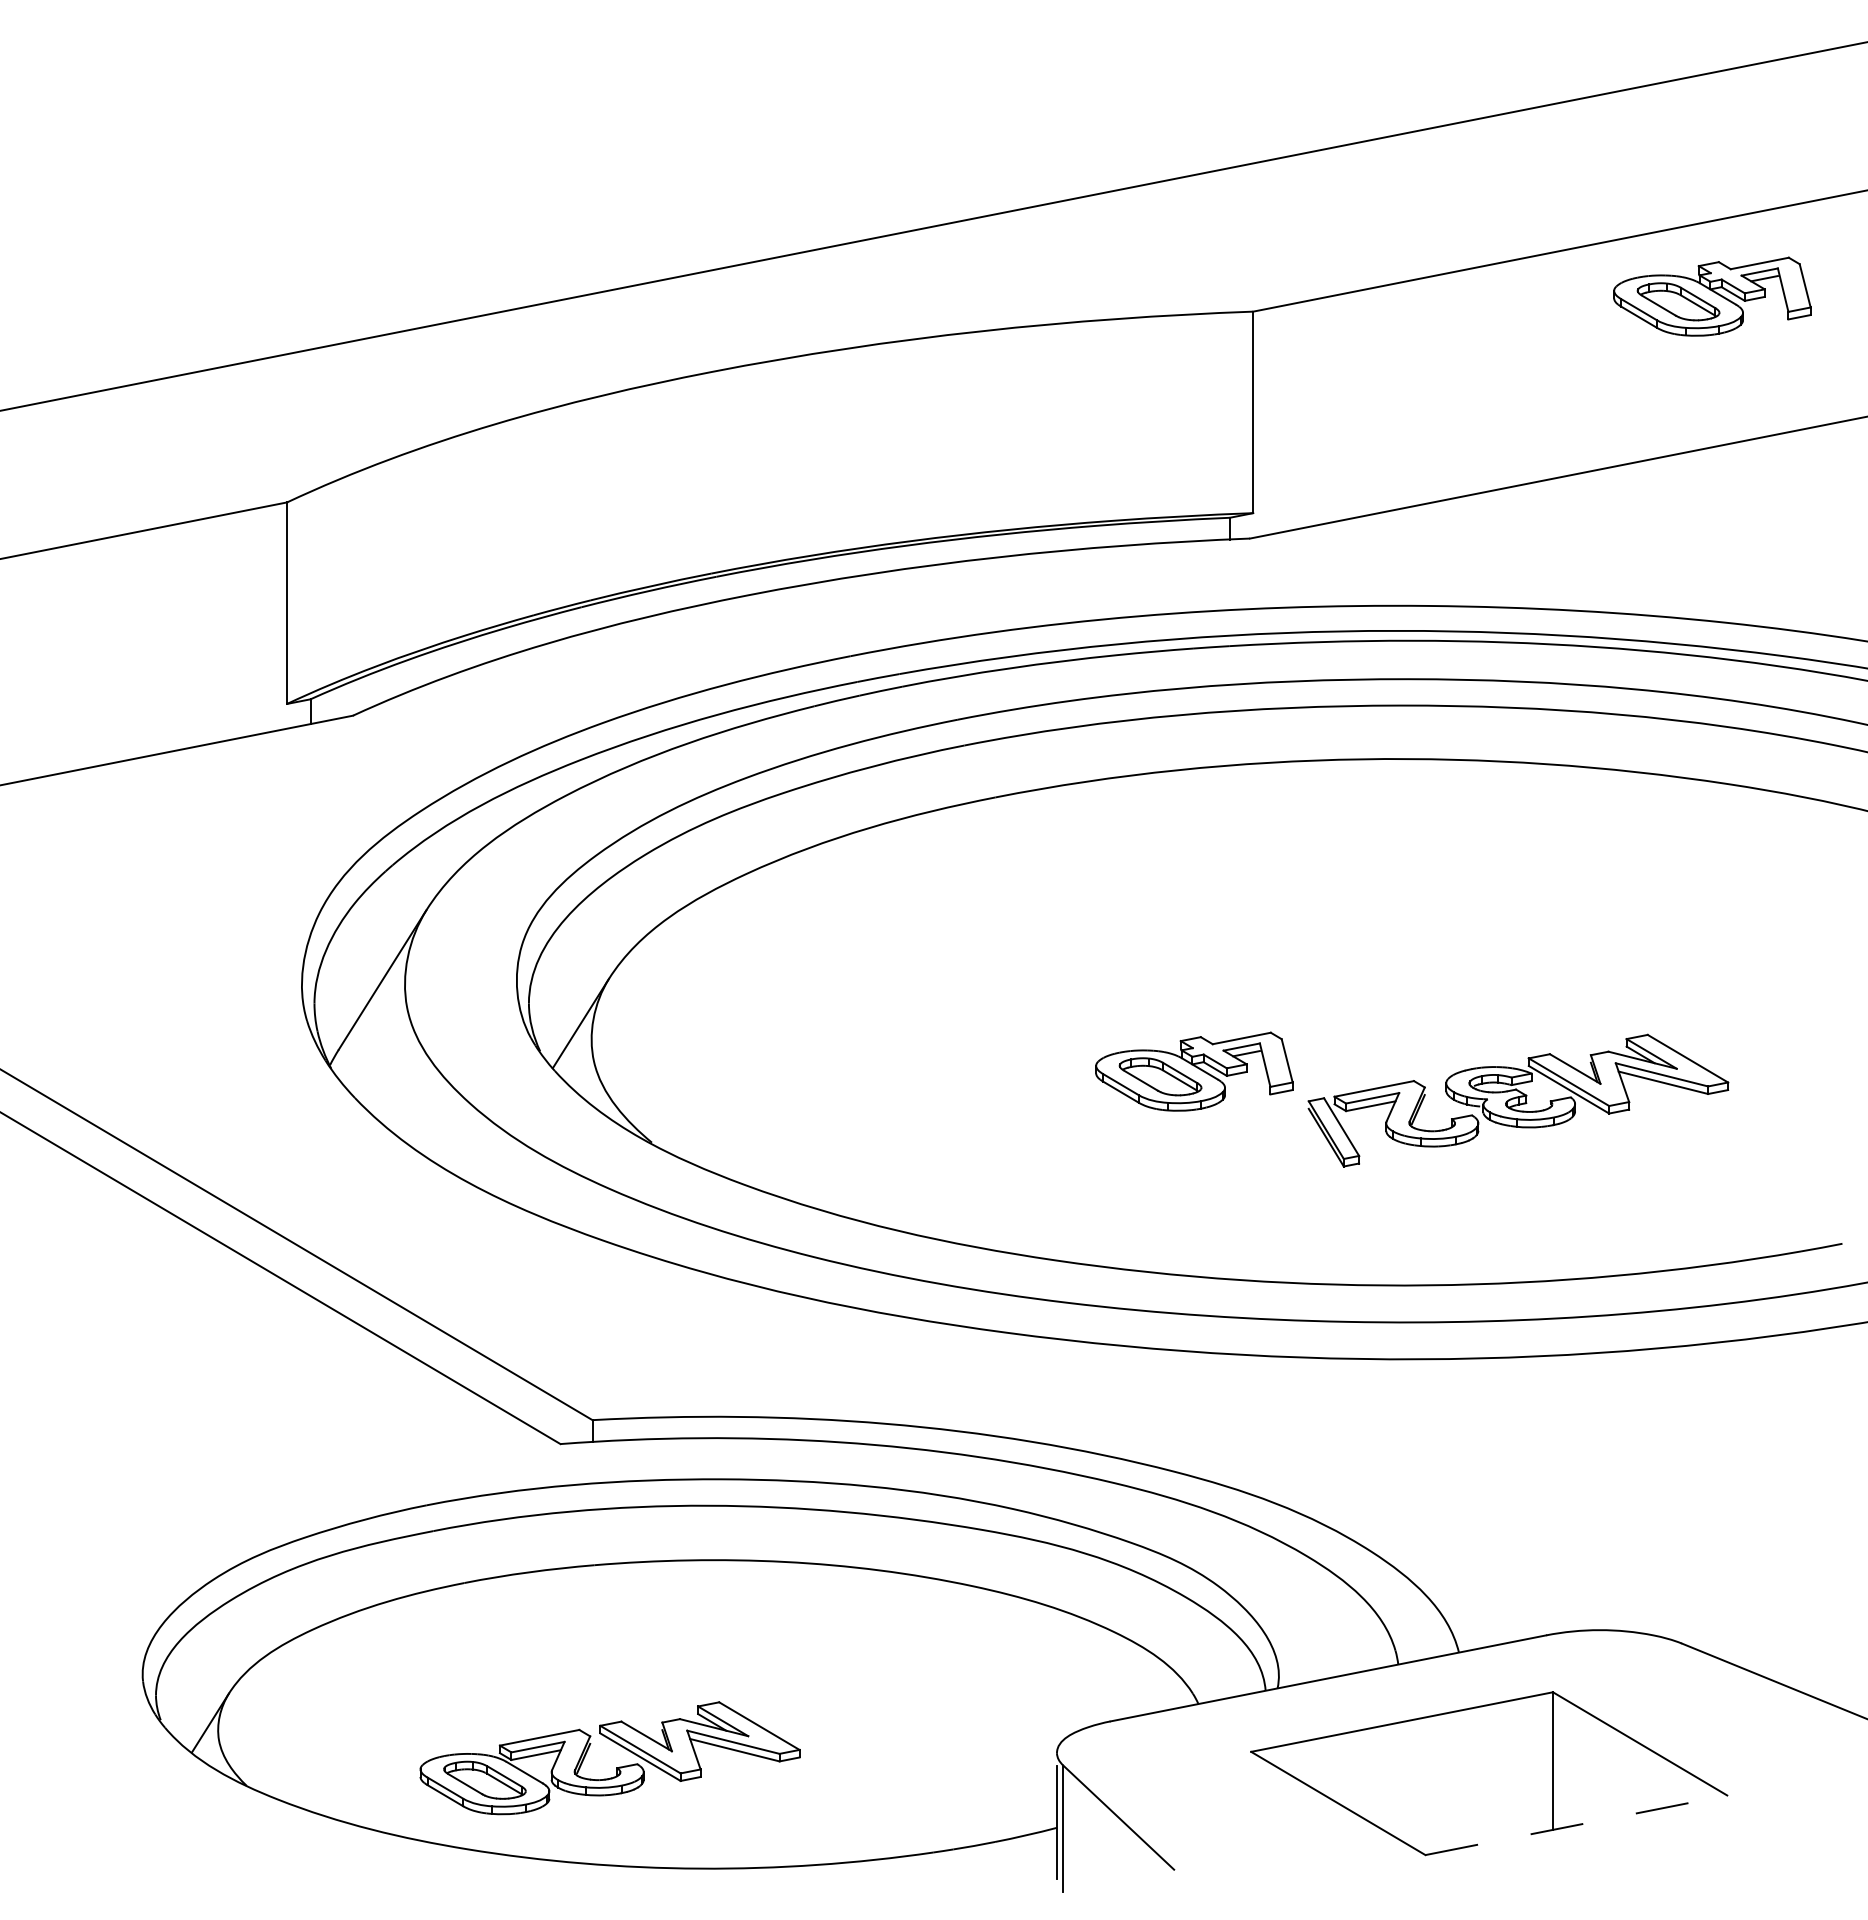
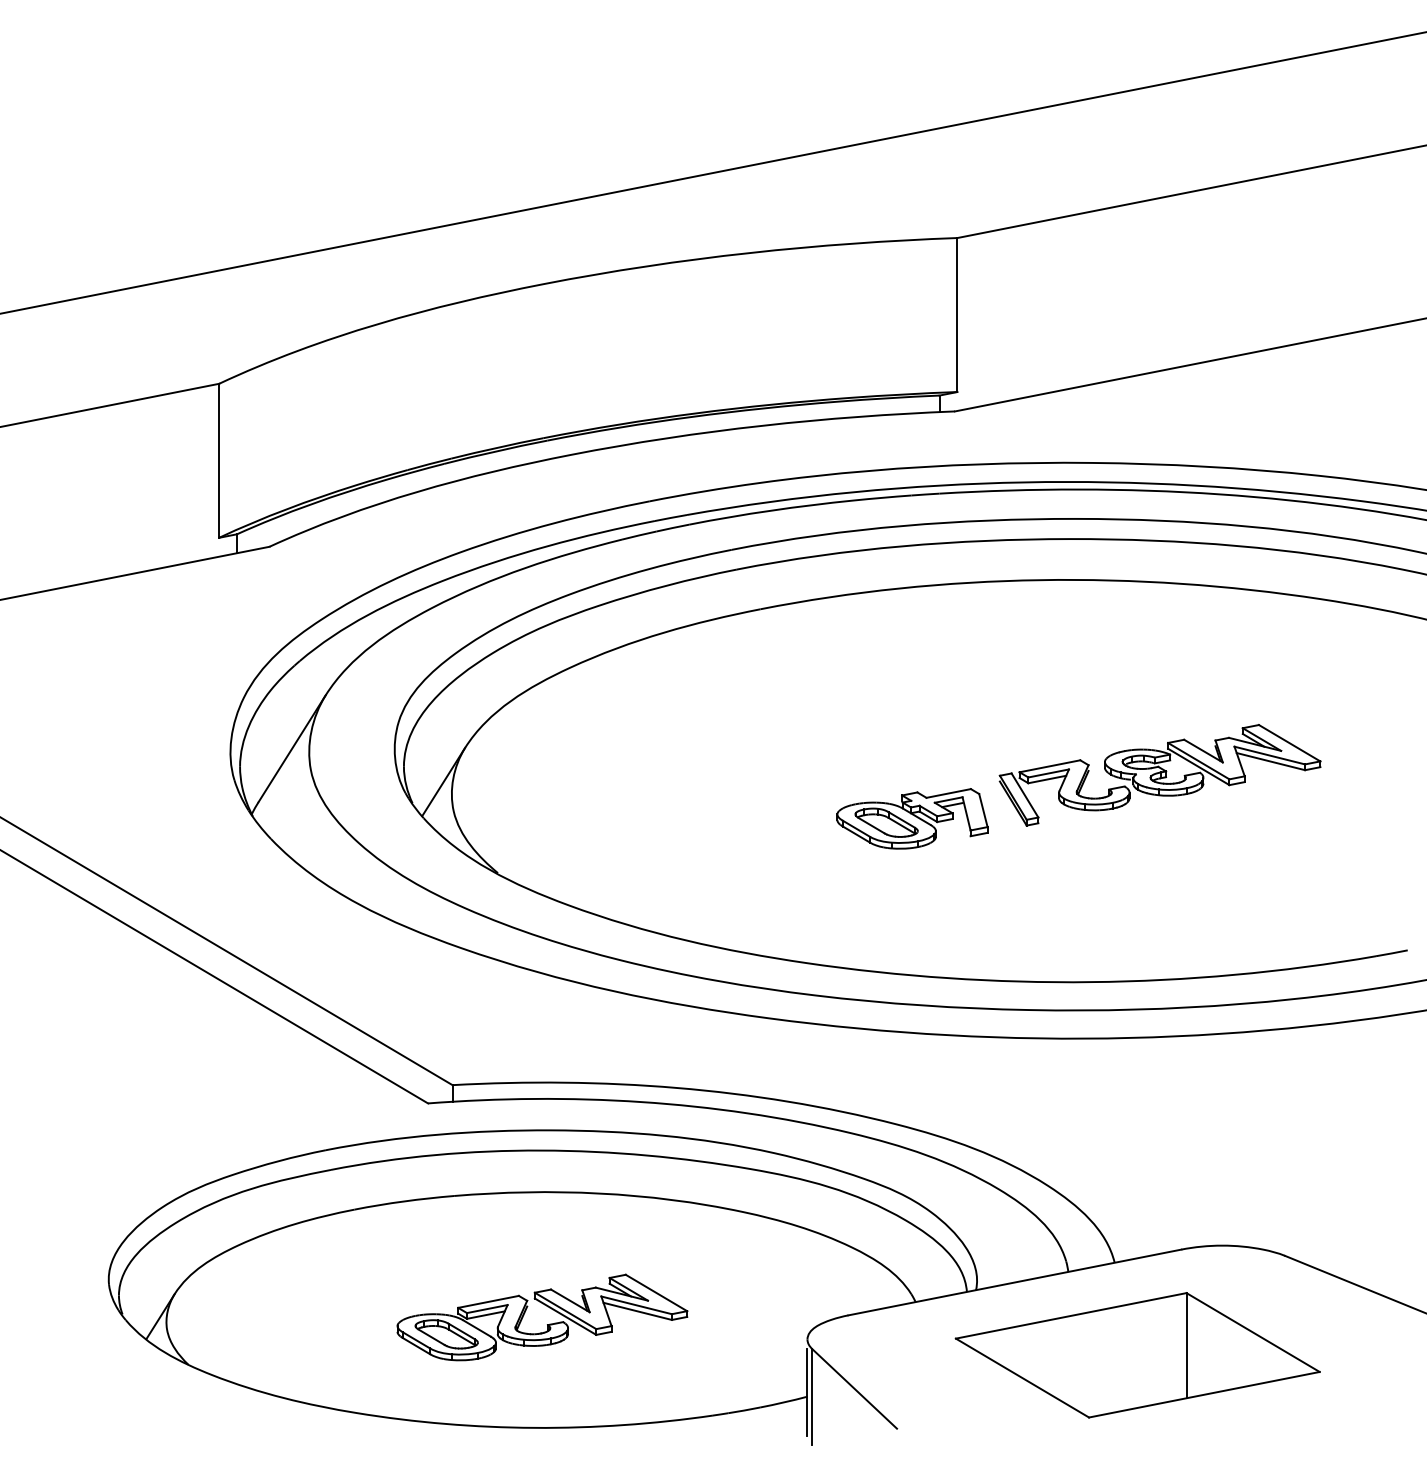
part: (1712, 296) -> (1308, 226), removed
part: (1518, 1100) -> (1160, 775), moved
part: (616, 1767) -> (547, 1324), moved
line: (1576, 1825) -> (1204, 1394), dashed -> solid

